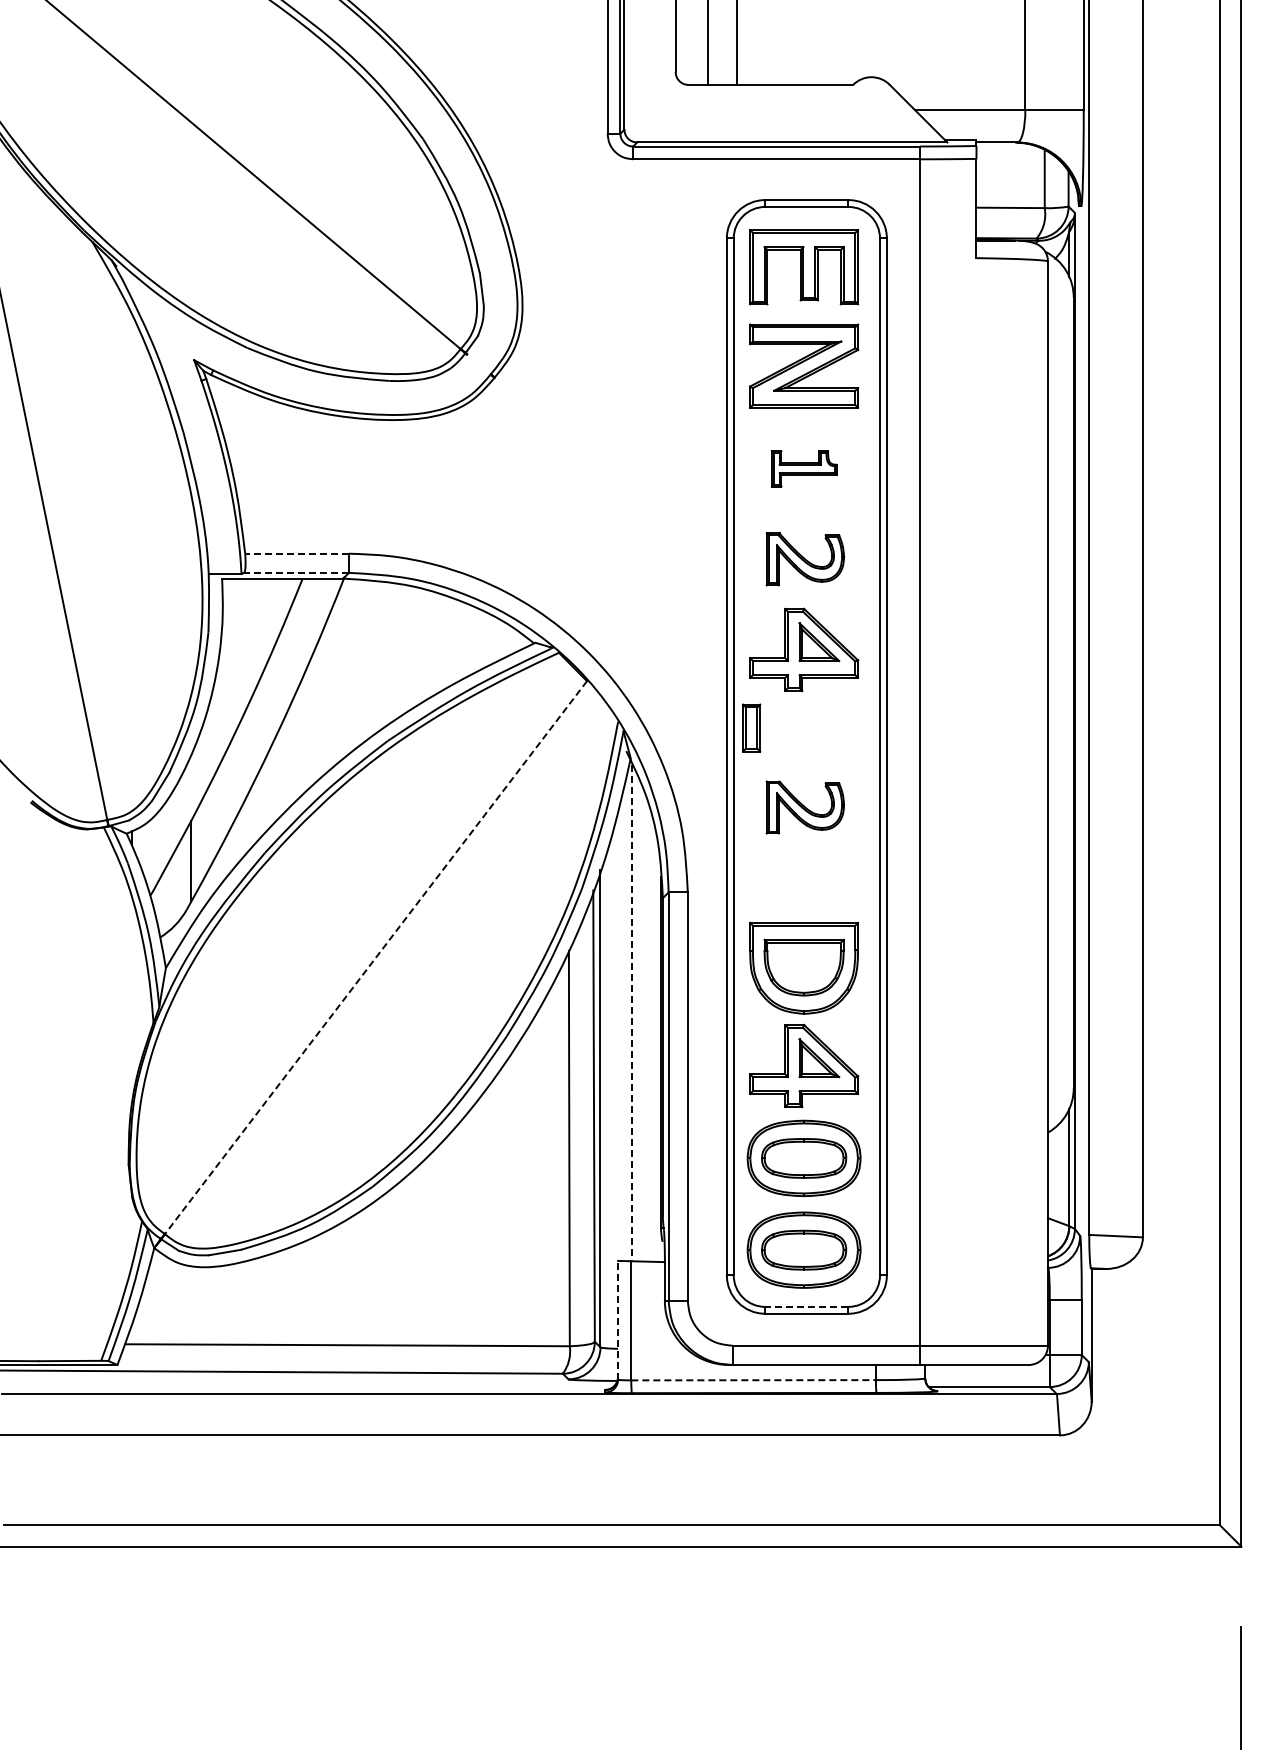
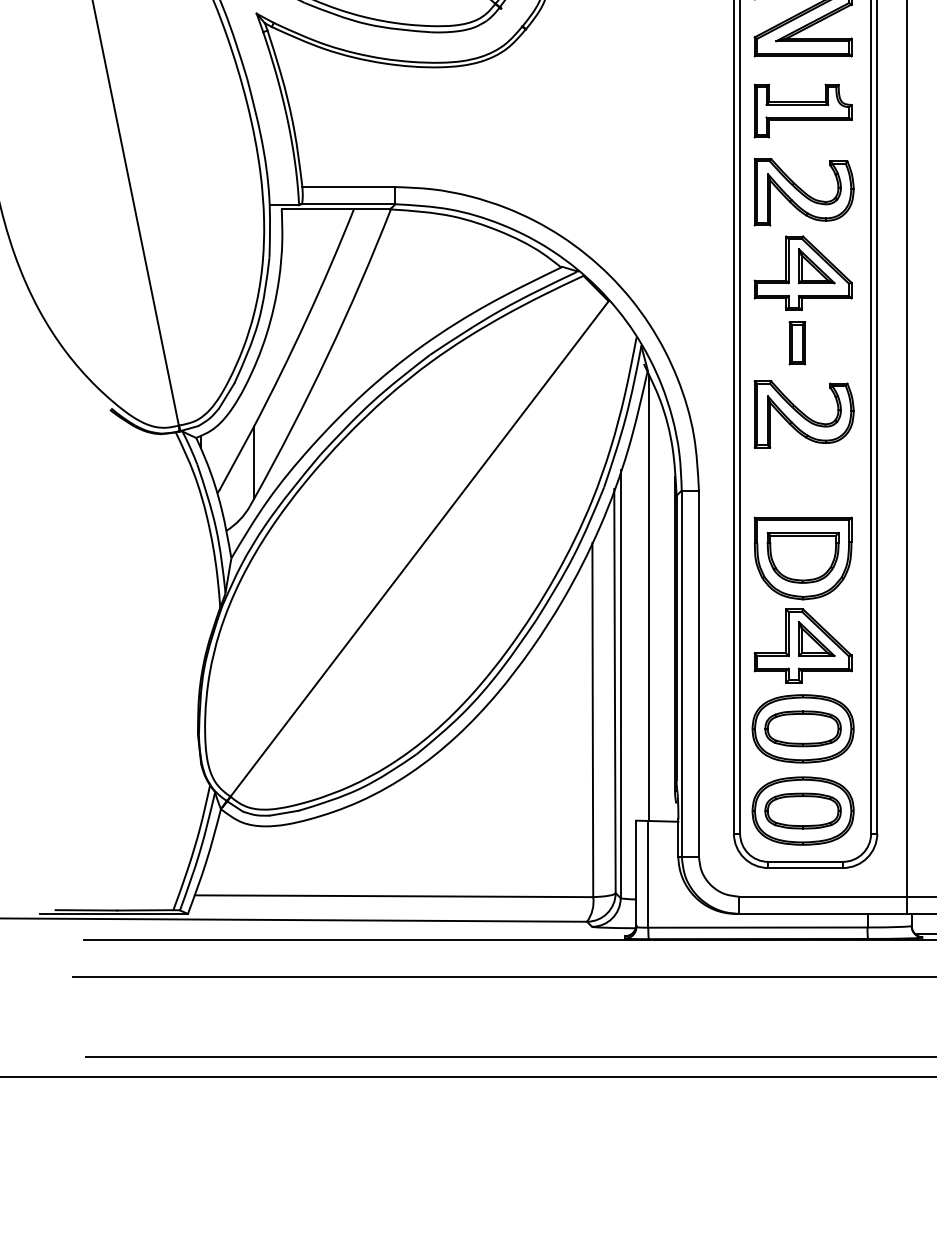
part: (804, 468) -> (803, 110), size x1.67
line: (297, 553) -> (349, 186), dashed -> solid
part: (805, 559) -> (804, 192), size x1.43
line: (296, 572) -> (348, 203), dashed -> solid
part: (751, 727) -> (797, 342), moved
part: (805, 807) -> (804, 414), size x1.43
line: (376, 957) -> (420, 548), dashed -> solid
line: (632, 1013) -> (649, 599), dashed -> solid
line: (806, 1306) -> (805, 861), dashed -> solid
line: (618, 1319) -> (636, 873), dashed -> solid
line: (754, 1380) -> (758, 927), dashed -> solid

